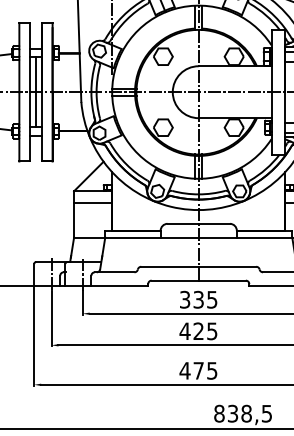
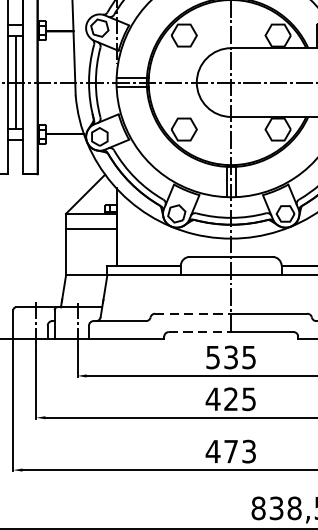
line: (170, 266) -> (193, 313), solid -> dashed
line: (175, 280) -> (200, 331), solid -> dashed
text: (185, 298) -> (213, 355), 335 -> 535
text: (212, 370) -> (249, 451), 475 -> 473

